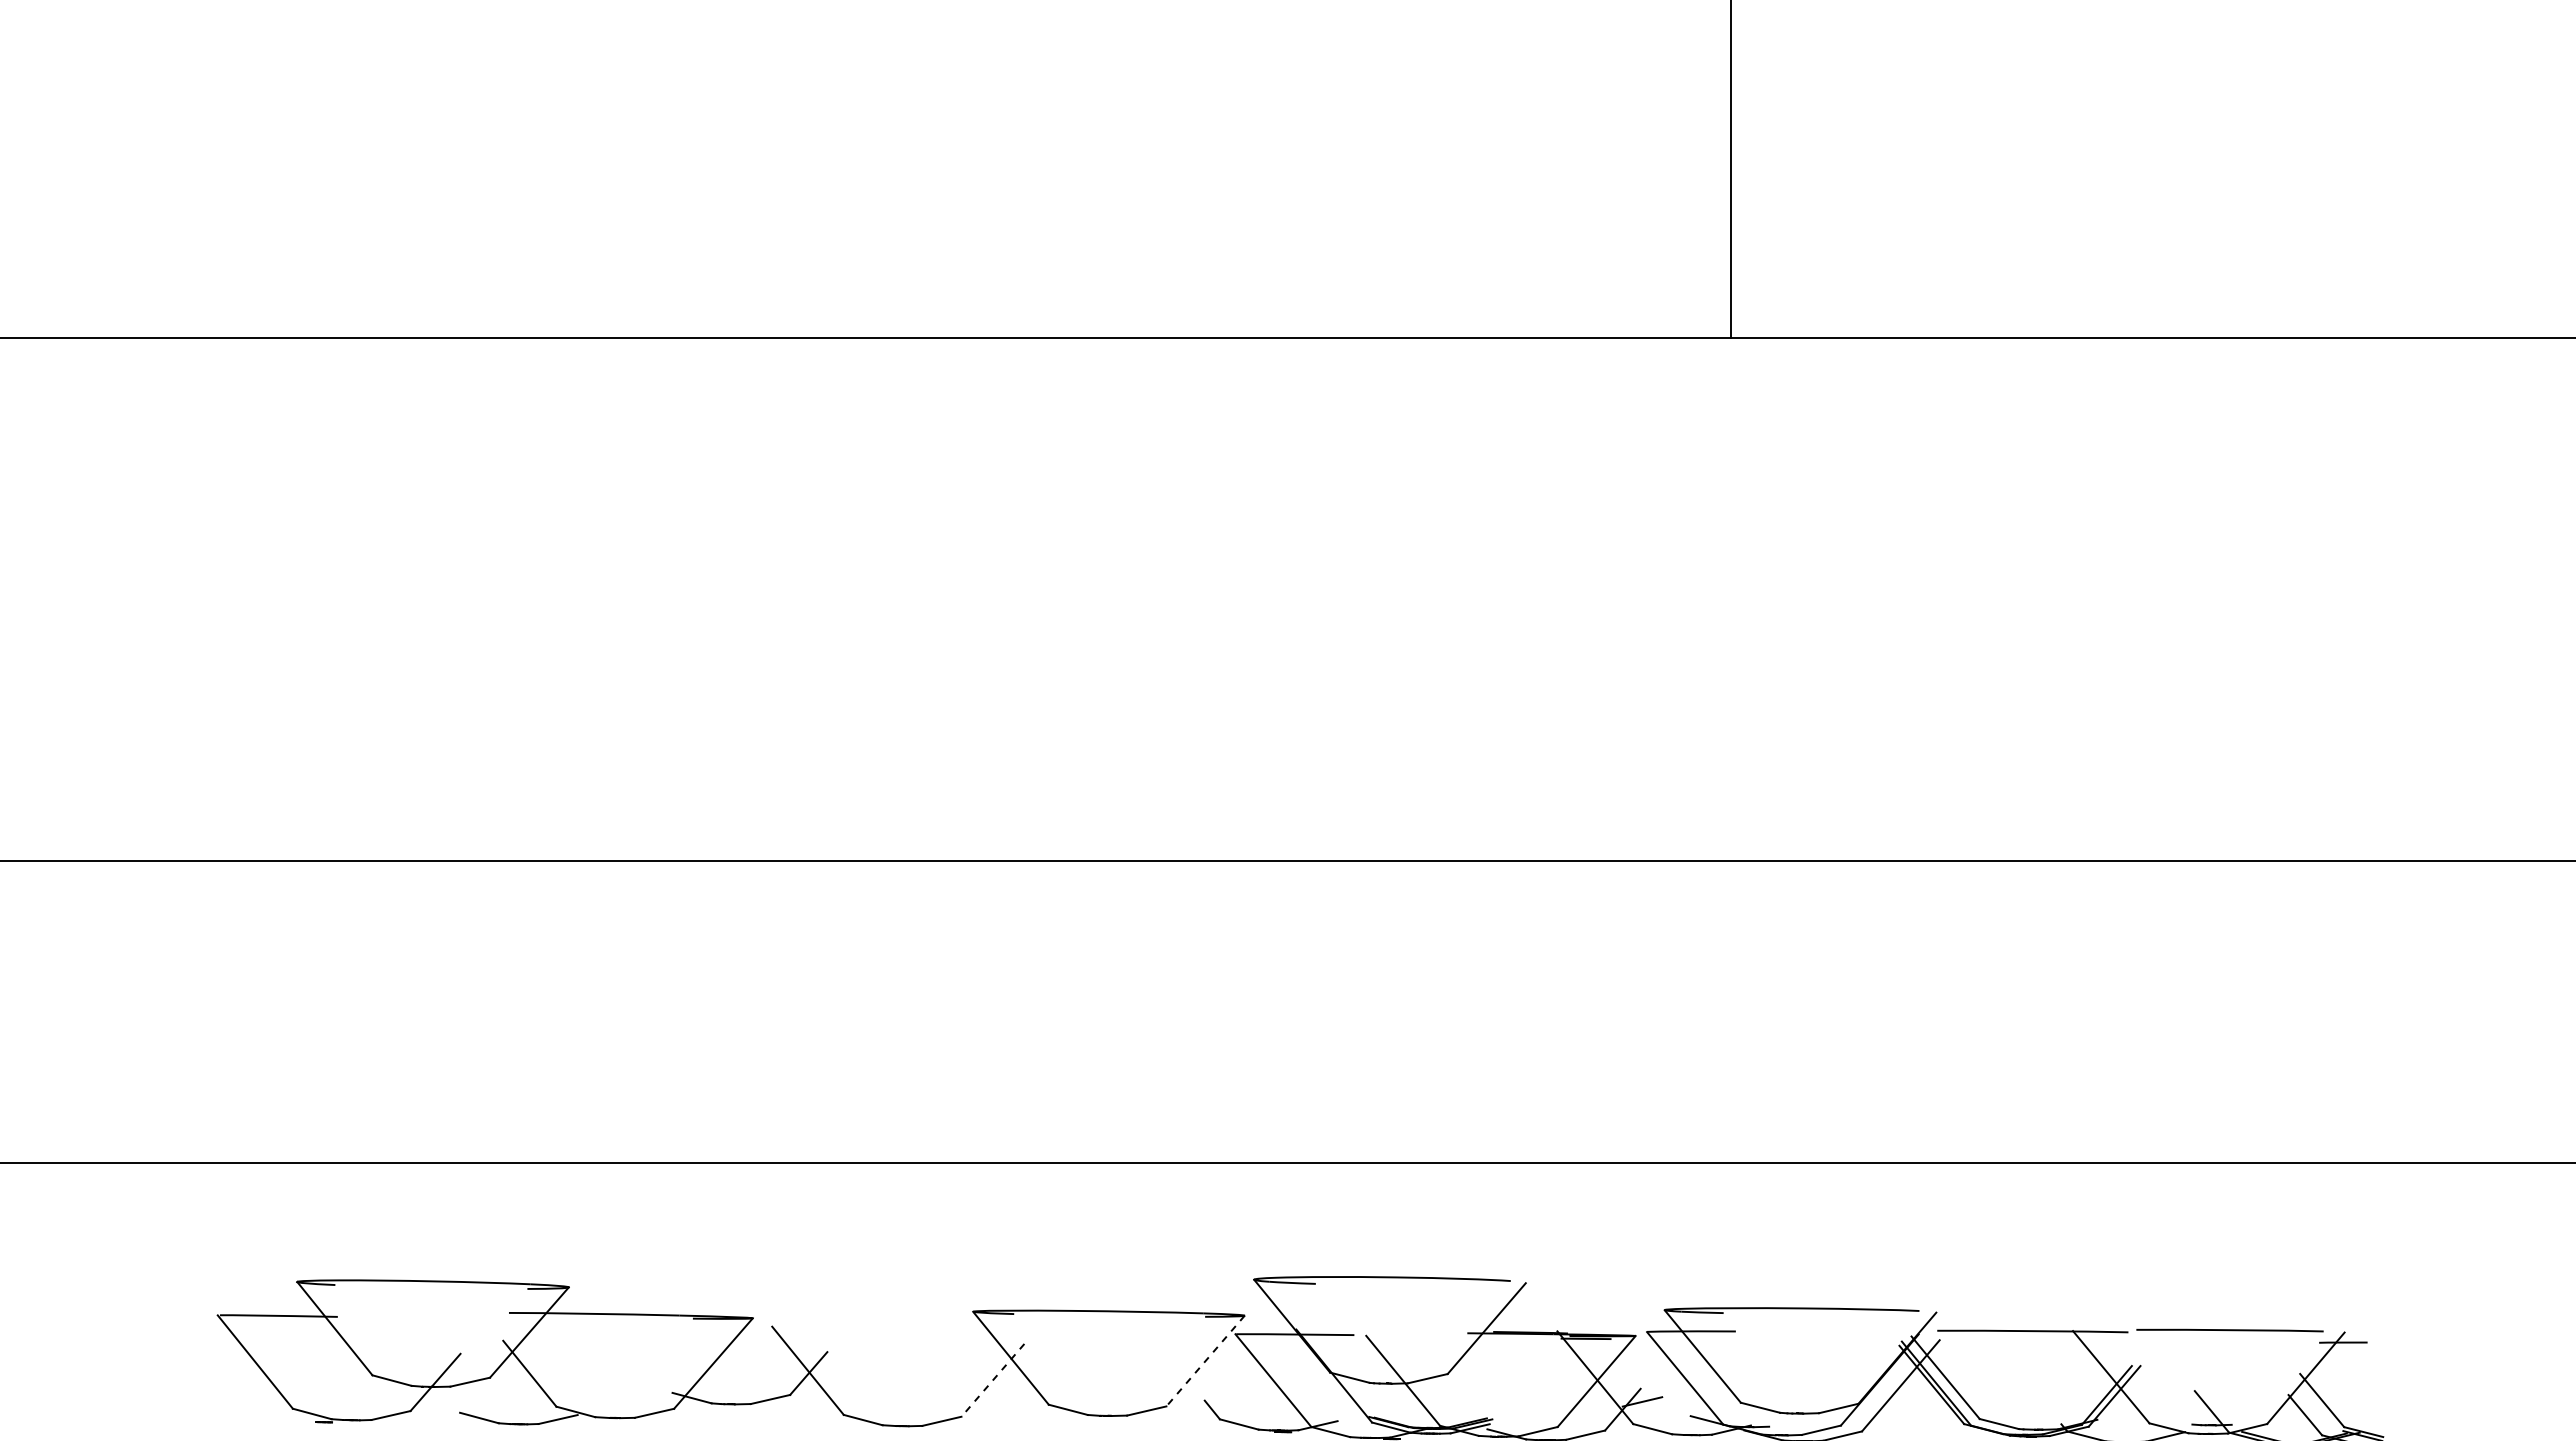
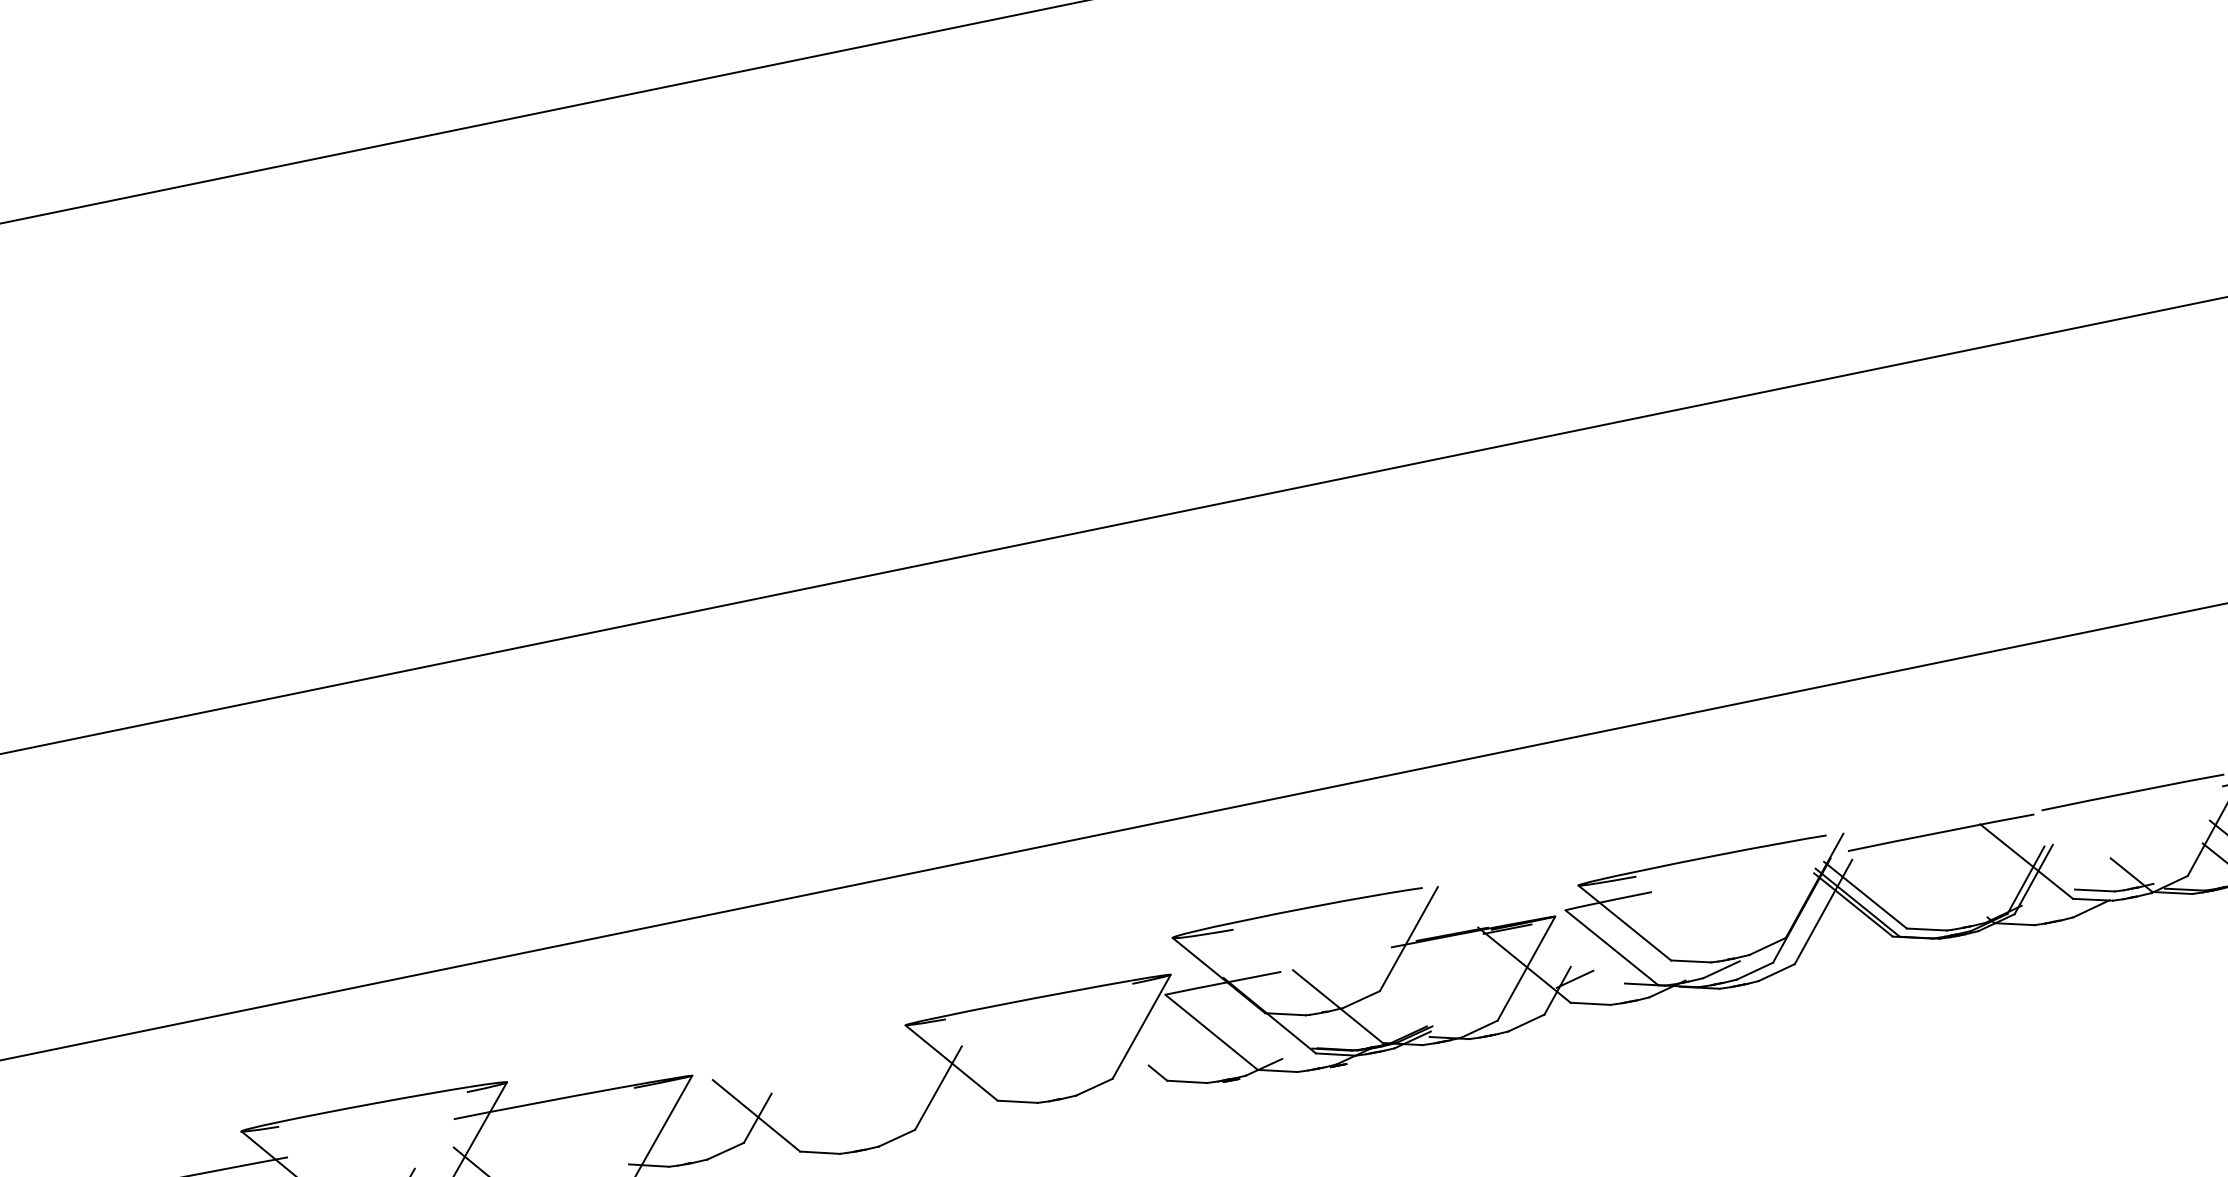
line: (1205, 1361) -> (1141, 1027), dashed -> solid
line: (992, 1380) -> (938, 1088), dashed -> solid
line: (2172, 1419) -> (2094, 890), added
line: (1788, 1421) -> (1721, 969), added

